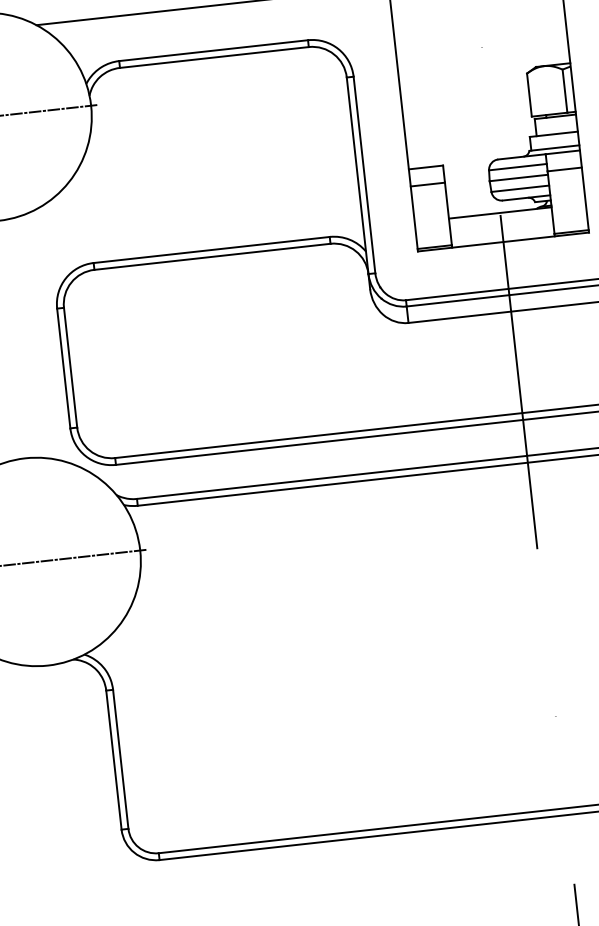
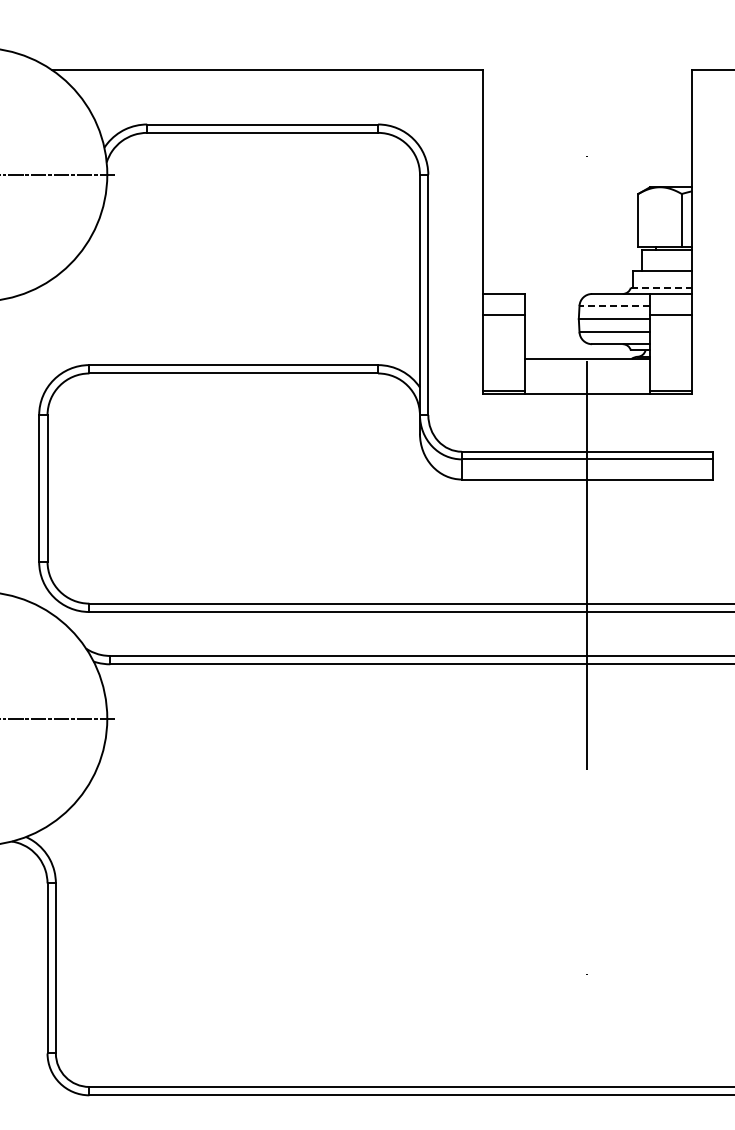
line: (554, 147) -> (661, 287), solid -> dashed
line: (517, 166) -> (614, 305), solid -> dashed

